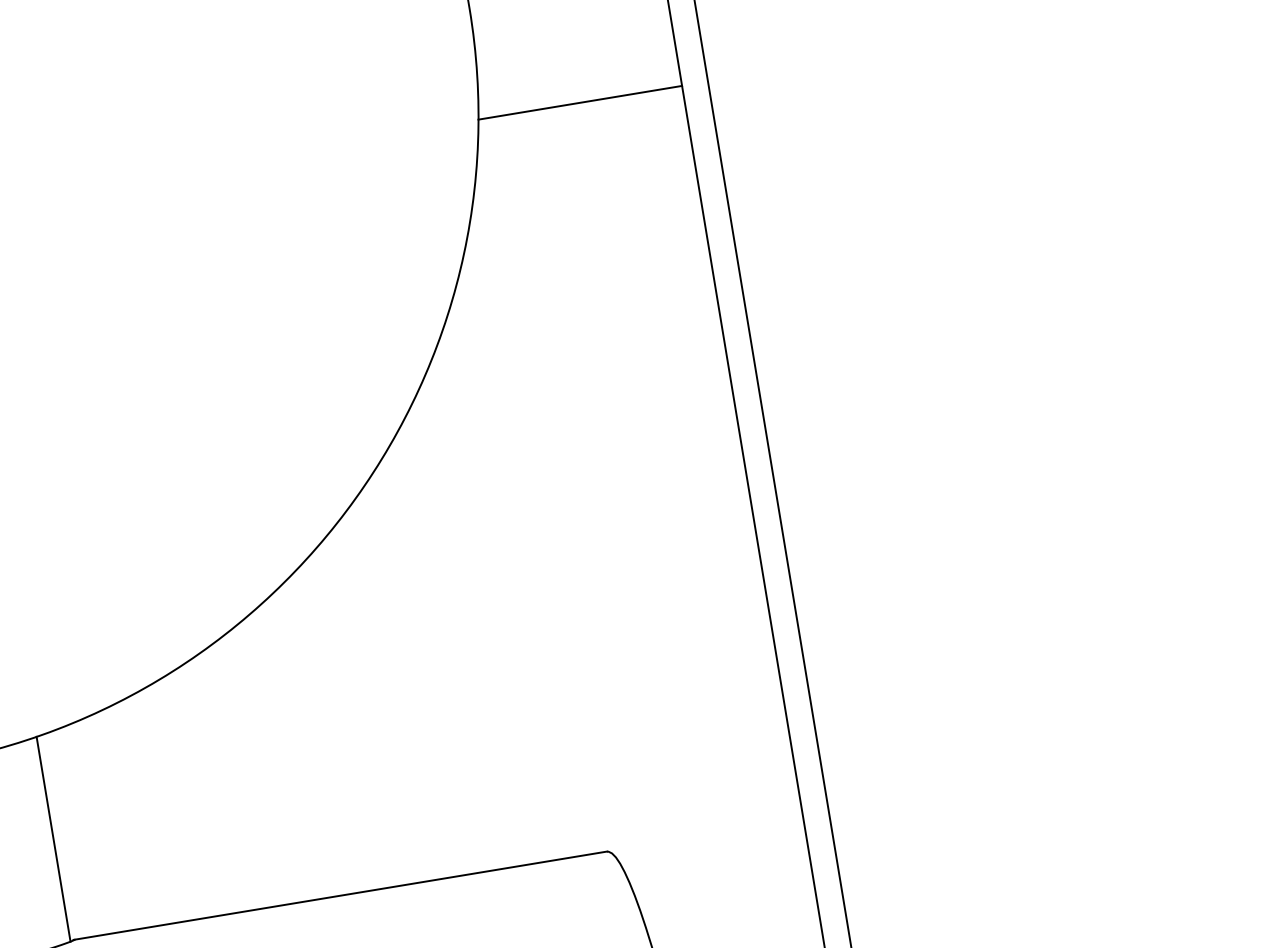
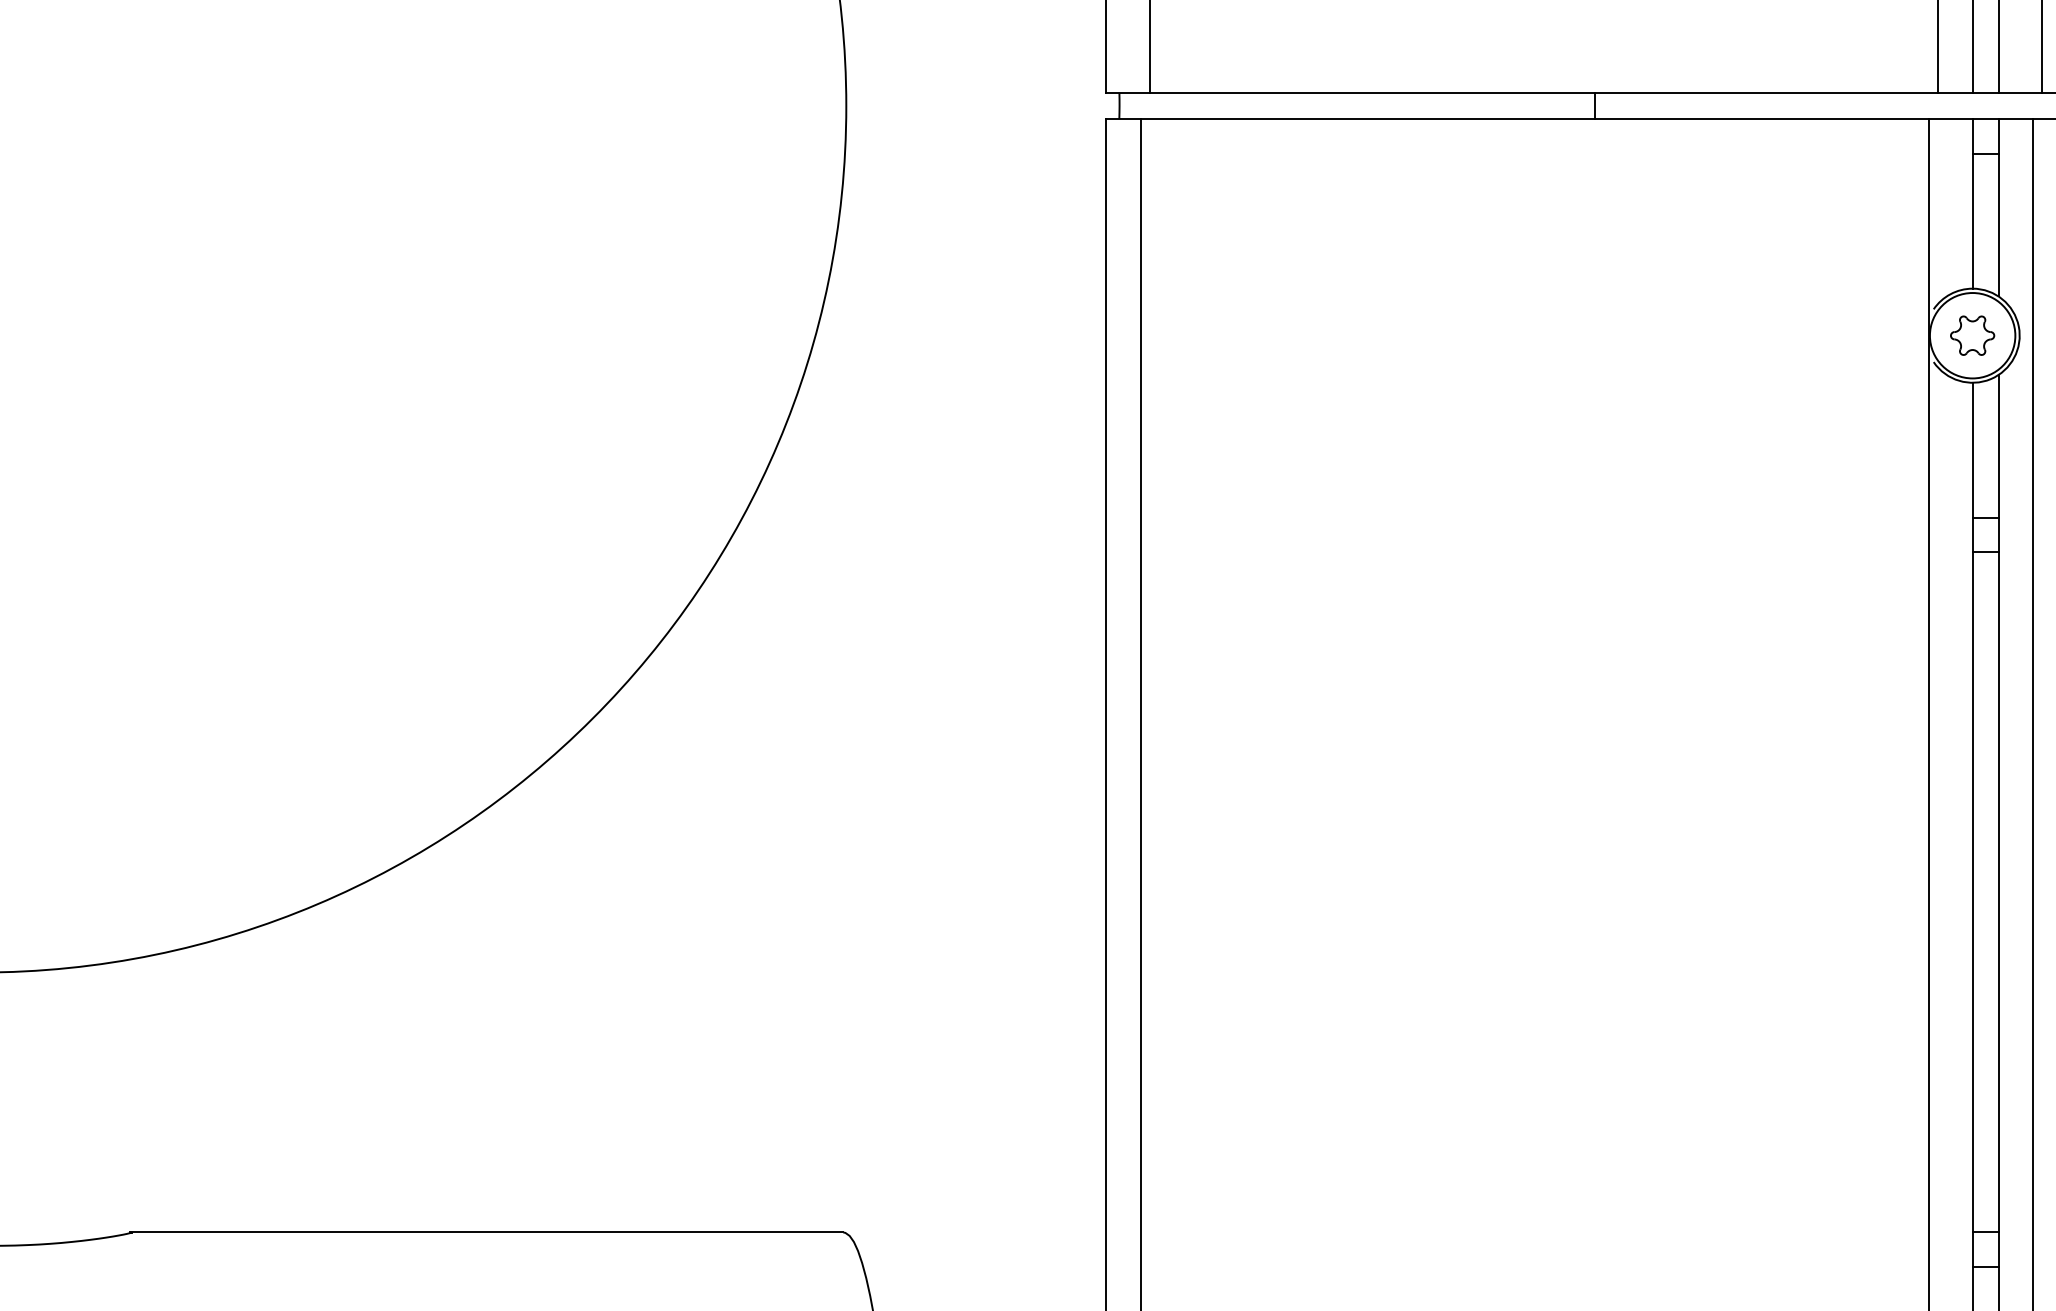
line: (579, 103) -> (969, 252), removed
line: (53, 839) -> (125, 1097), removed

